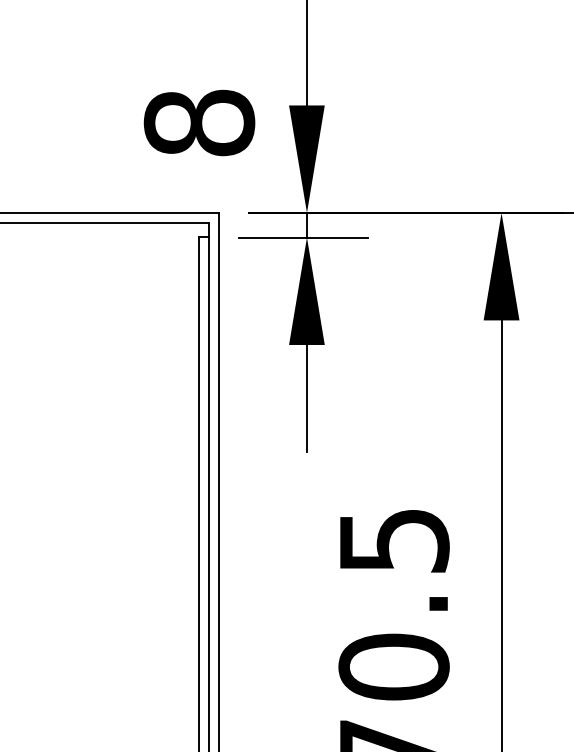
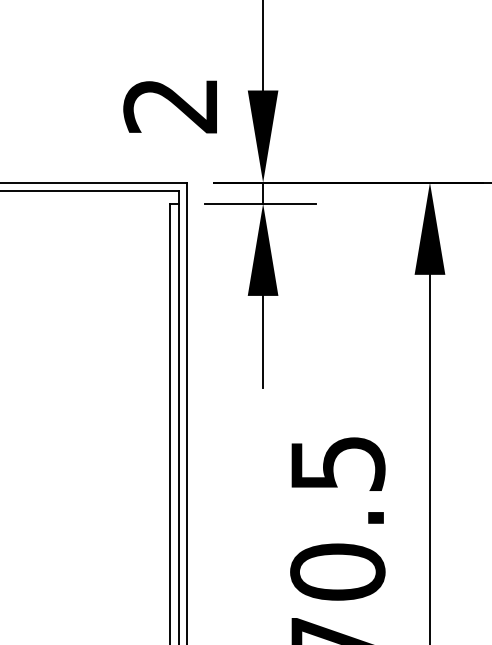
text: (198, 122) -> (170, 105), 8 -> 2

